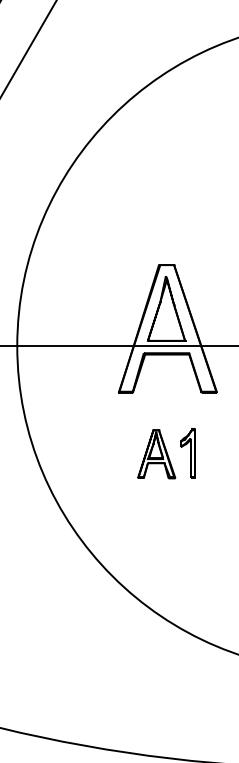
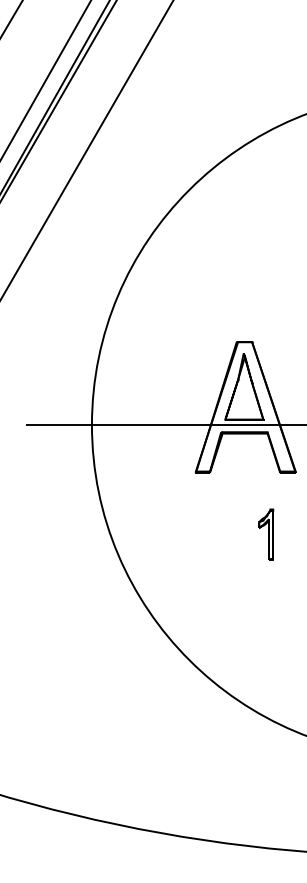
part: (156, 453) -> (234, 534), removed

